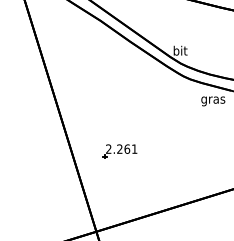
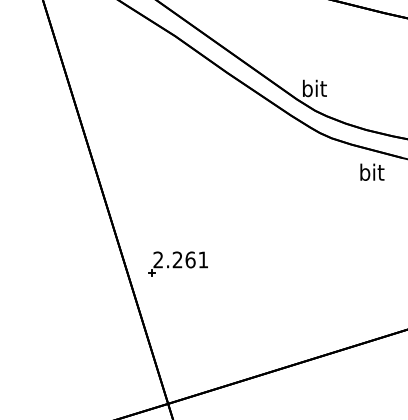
text: (213, 100) -> (372, 175), gras -> bit
part: (119, 151) -> (176, 264), moved

